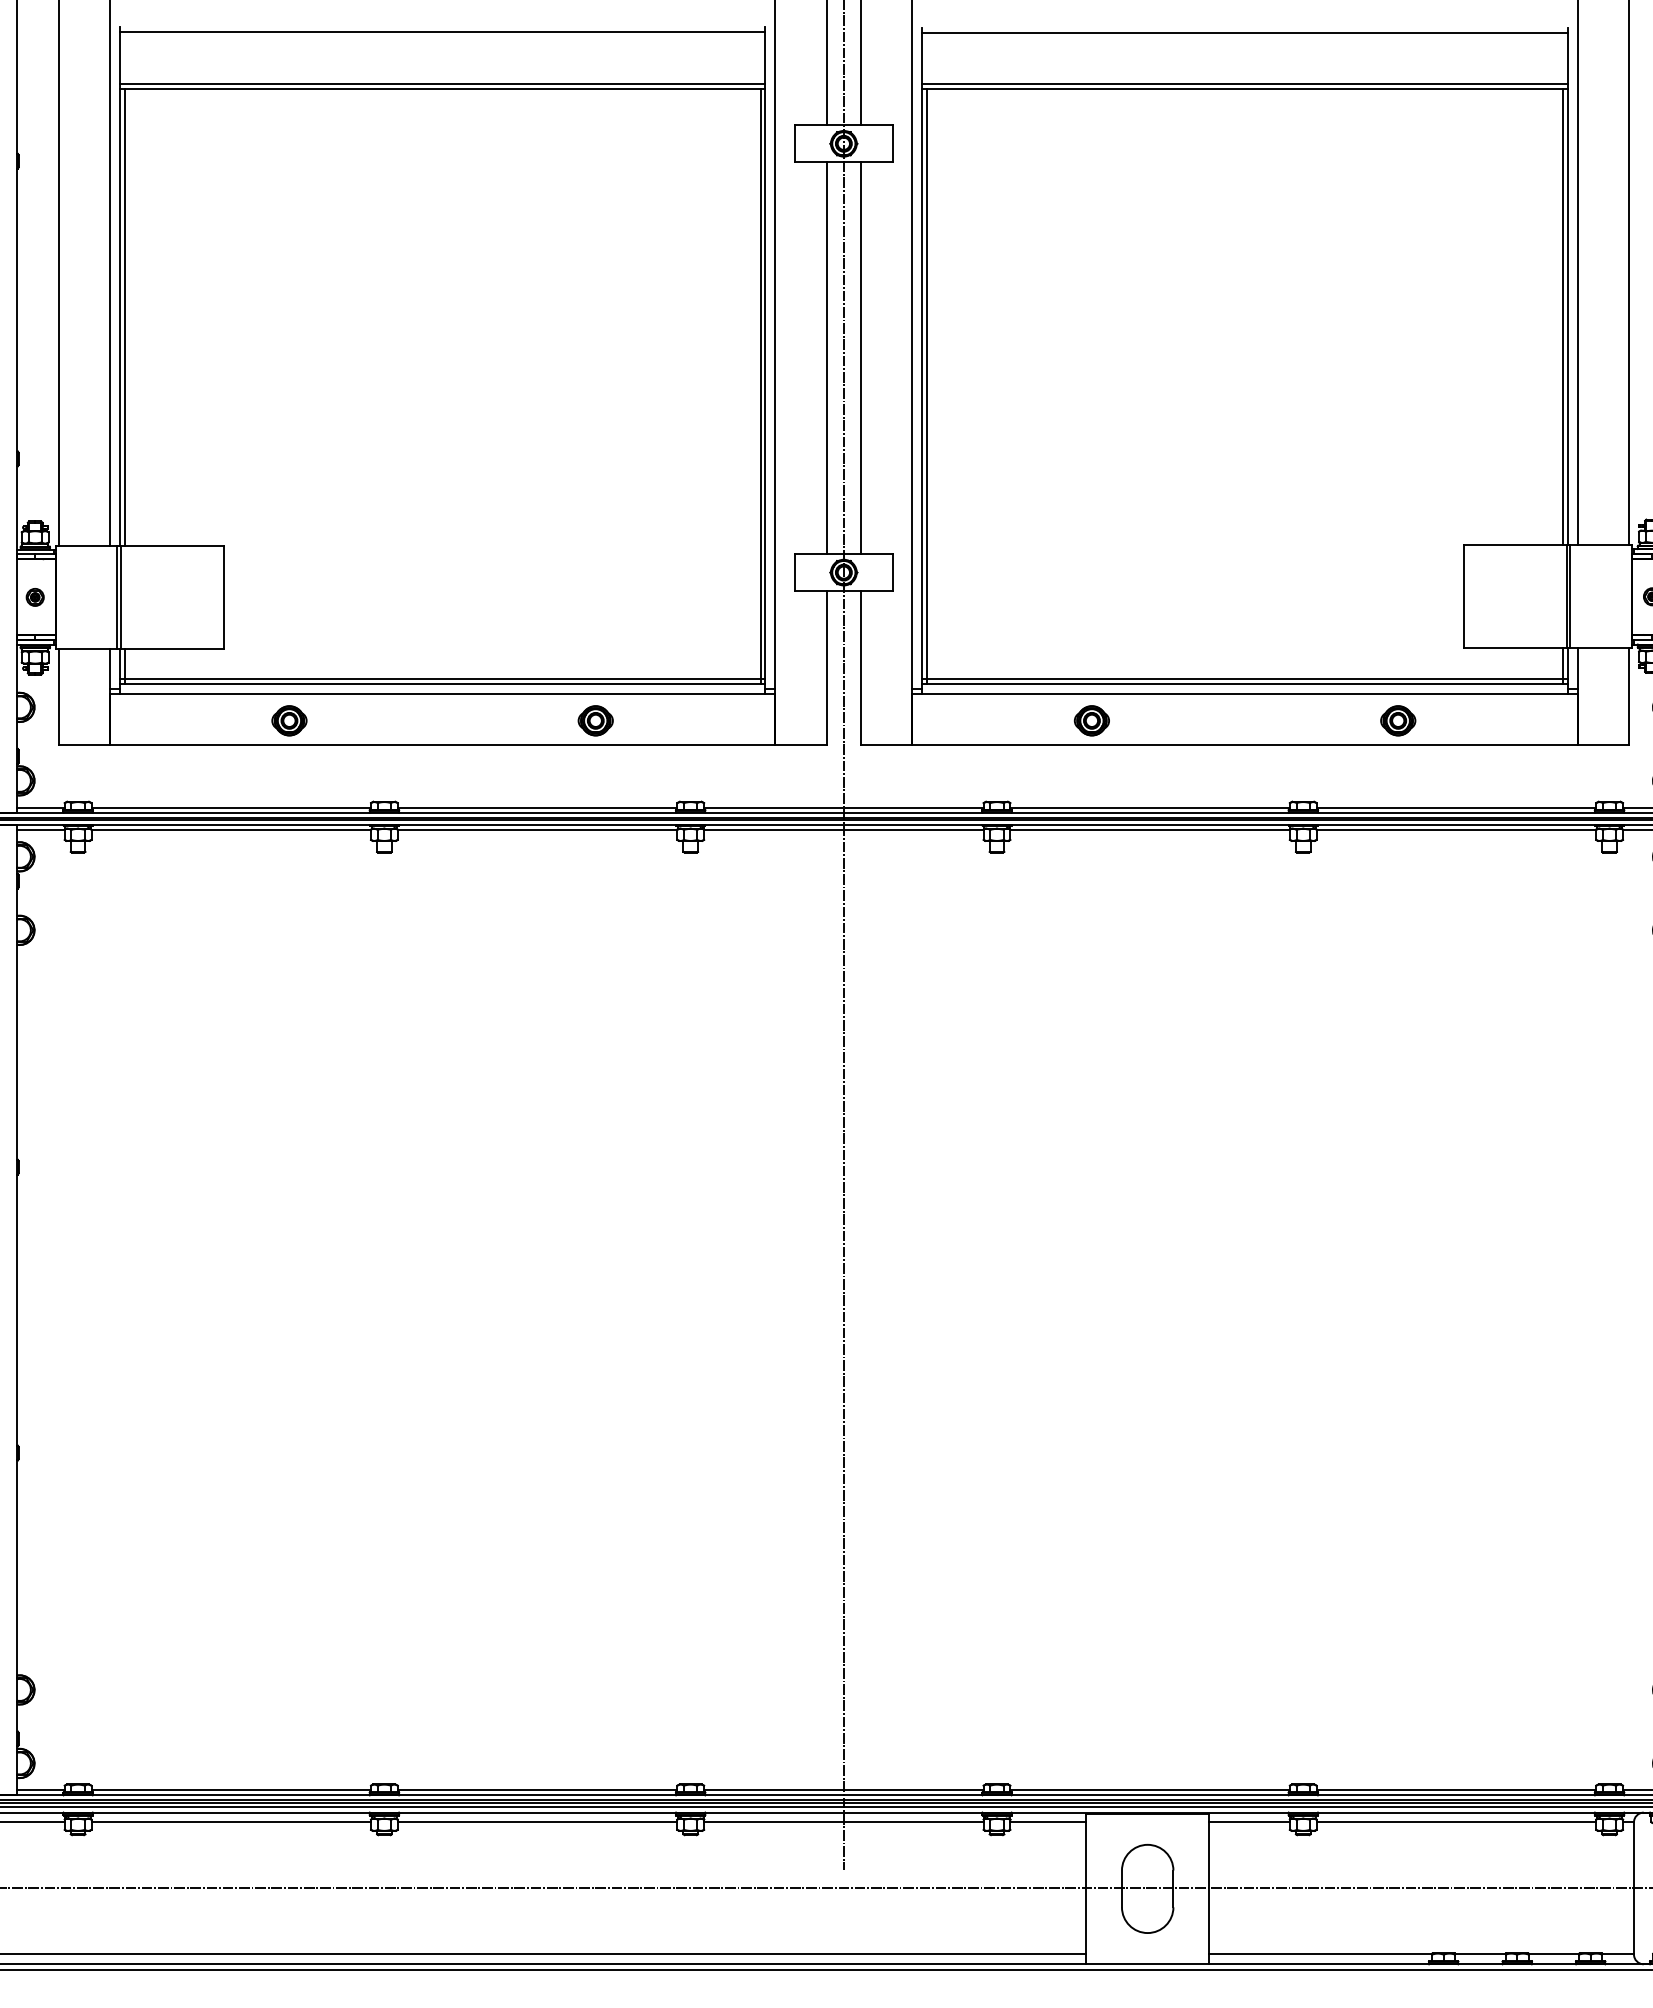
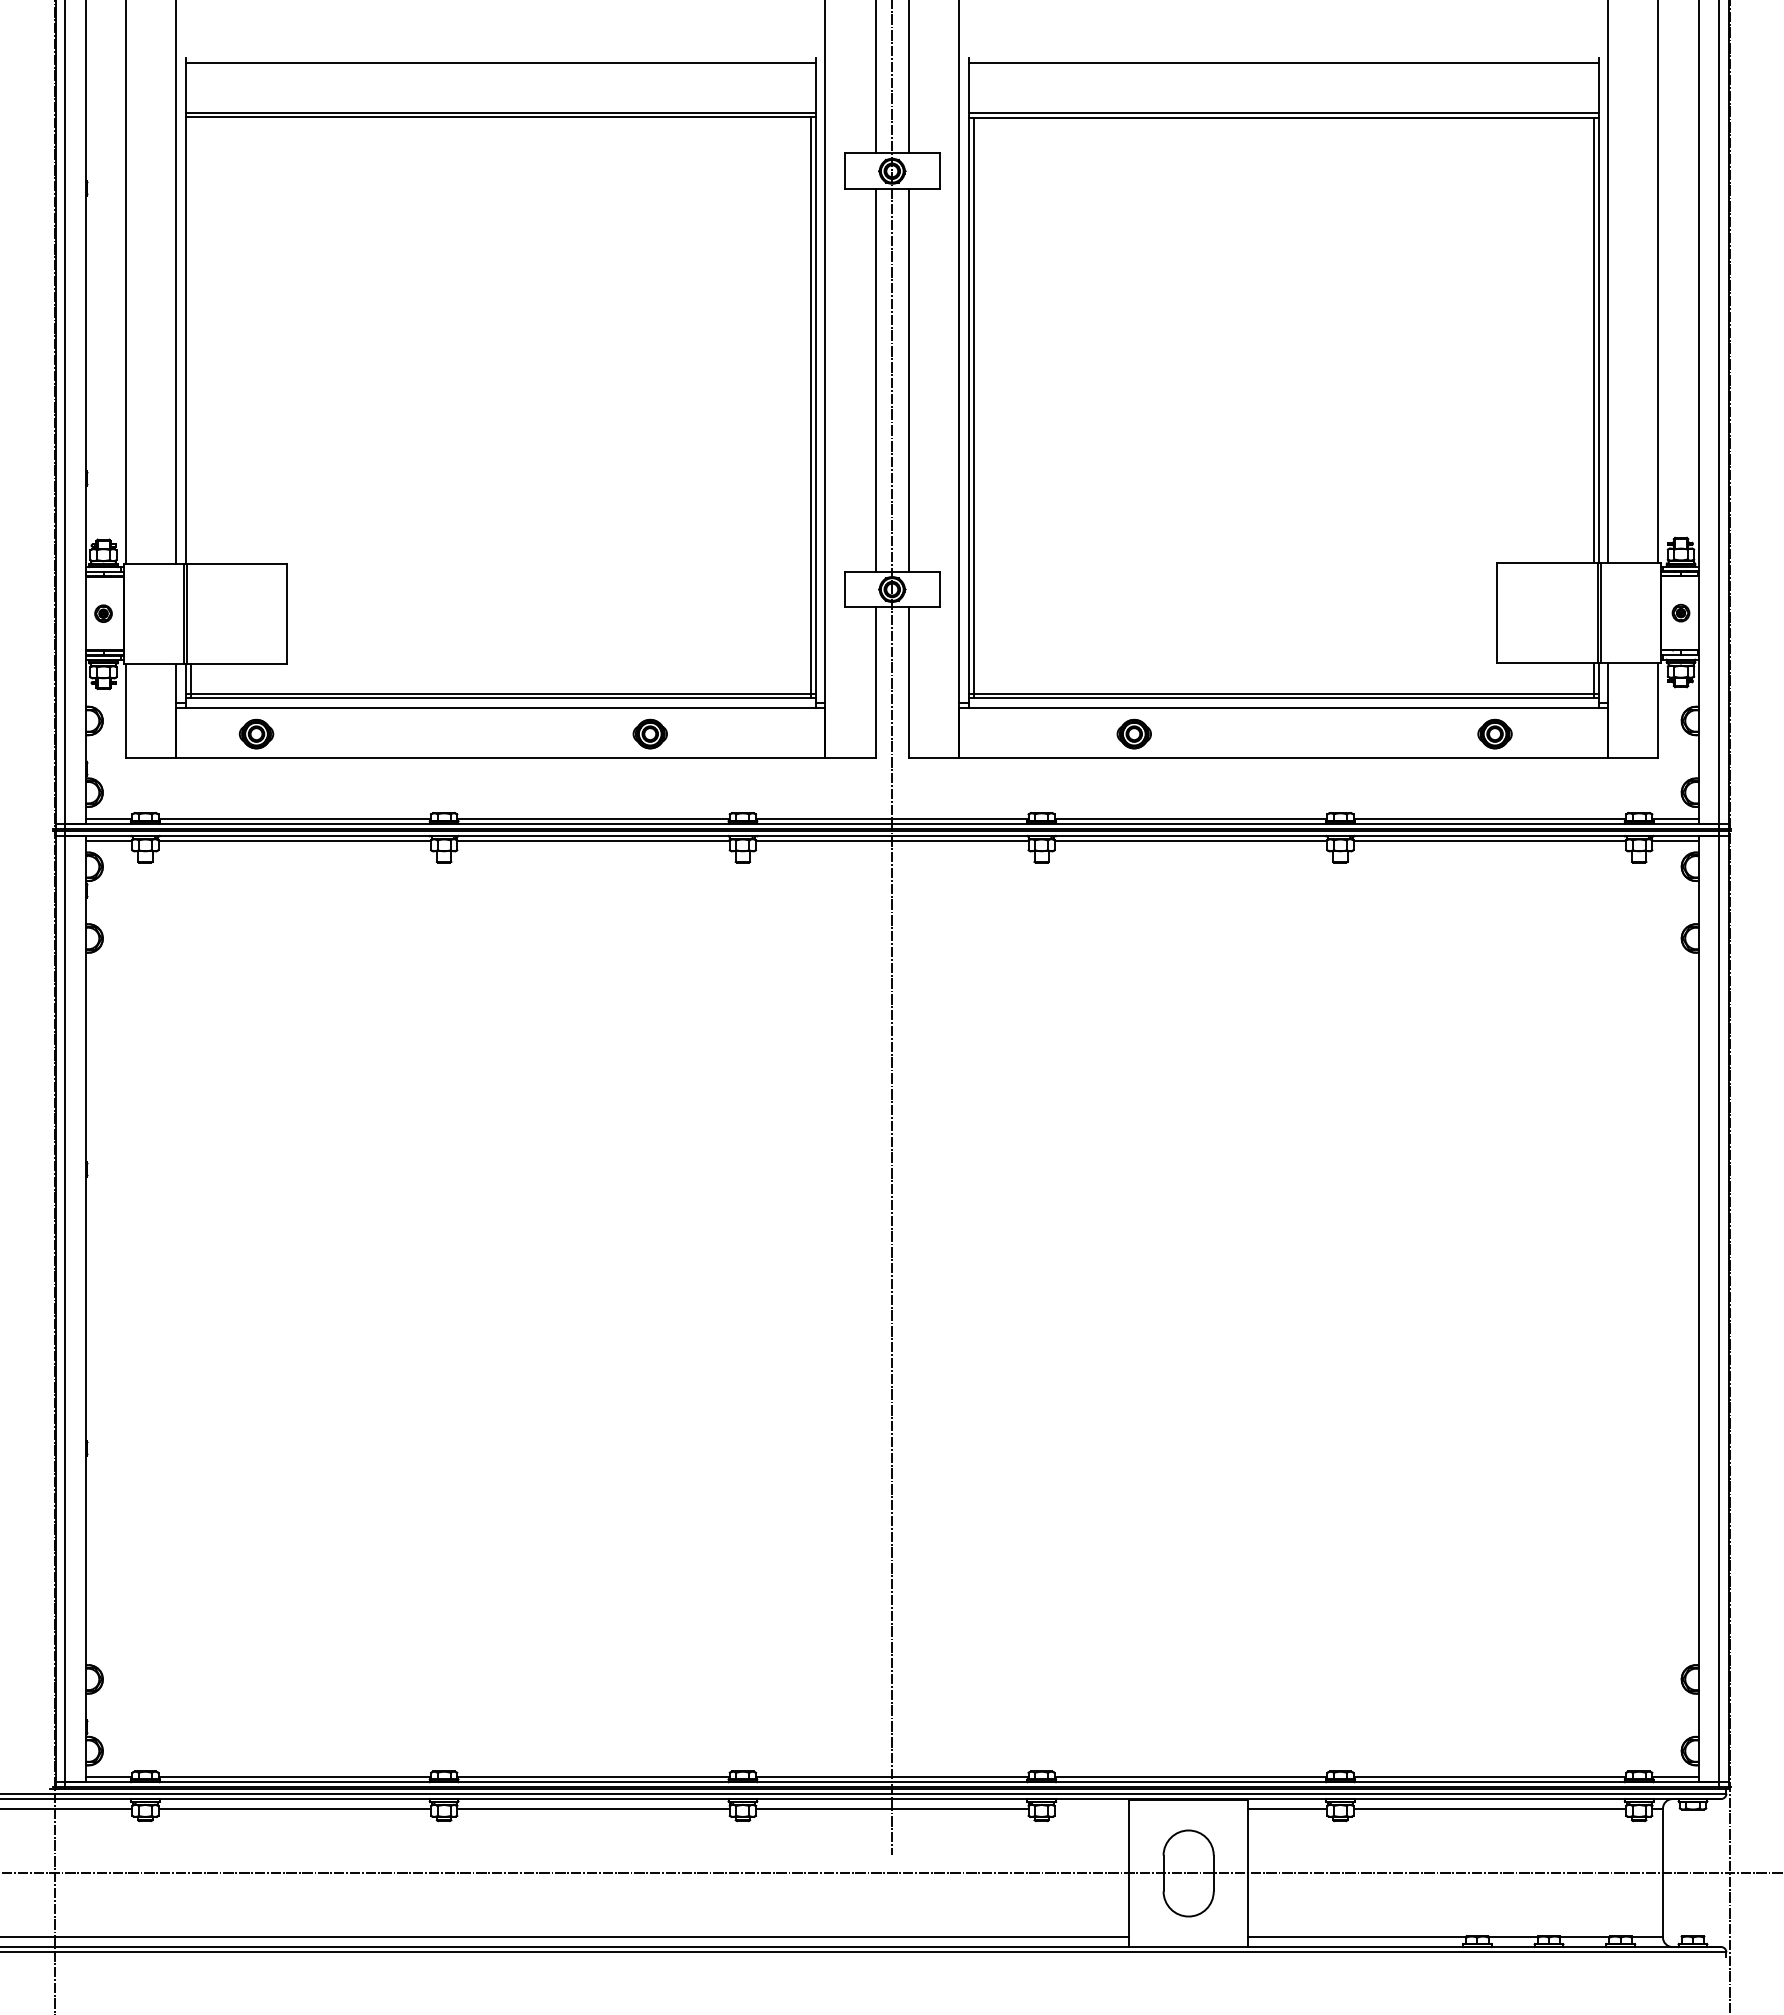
line: (124, 317) -> (190, 340), removed
part: (289, 720) -> (256, 733), moved
part: (1397, 720) -> (1494, 733), moved
line: (1048, 1822) -> (1091, 1808), removed

